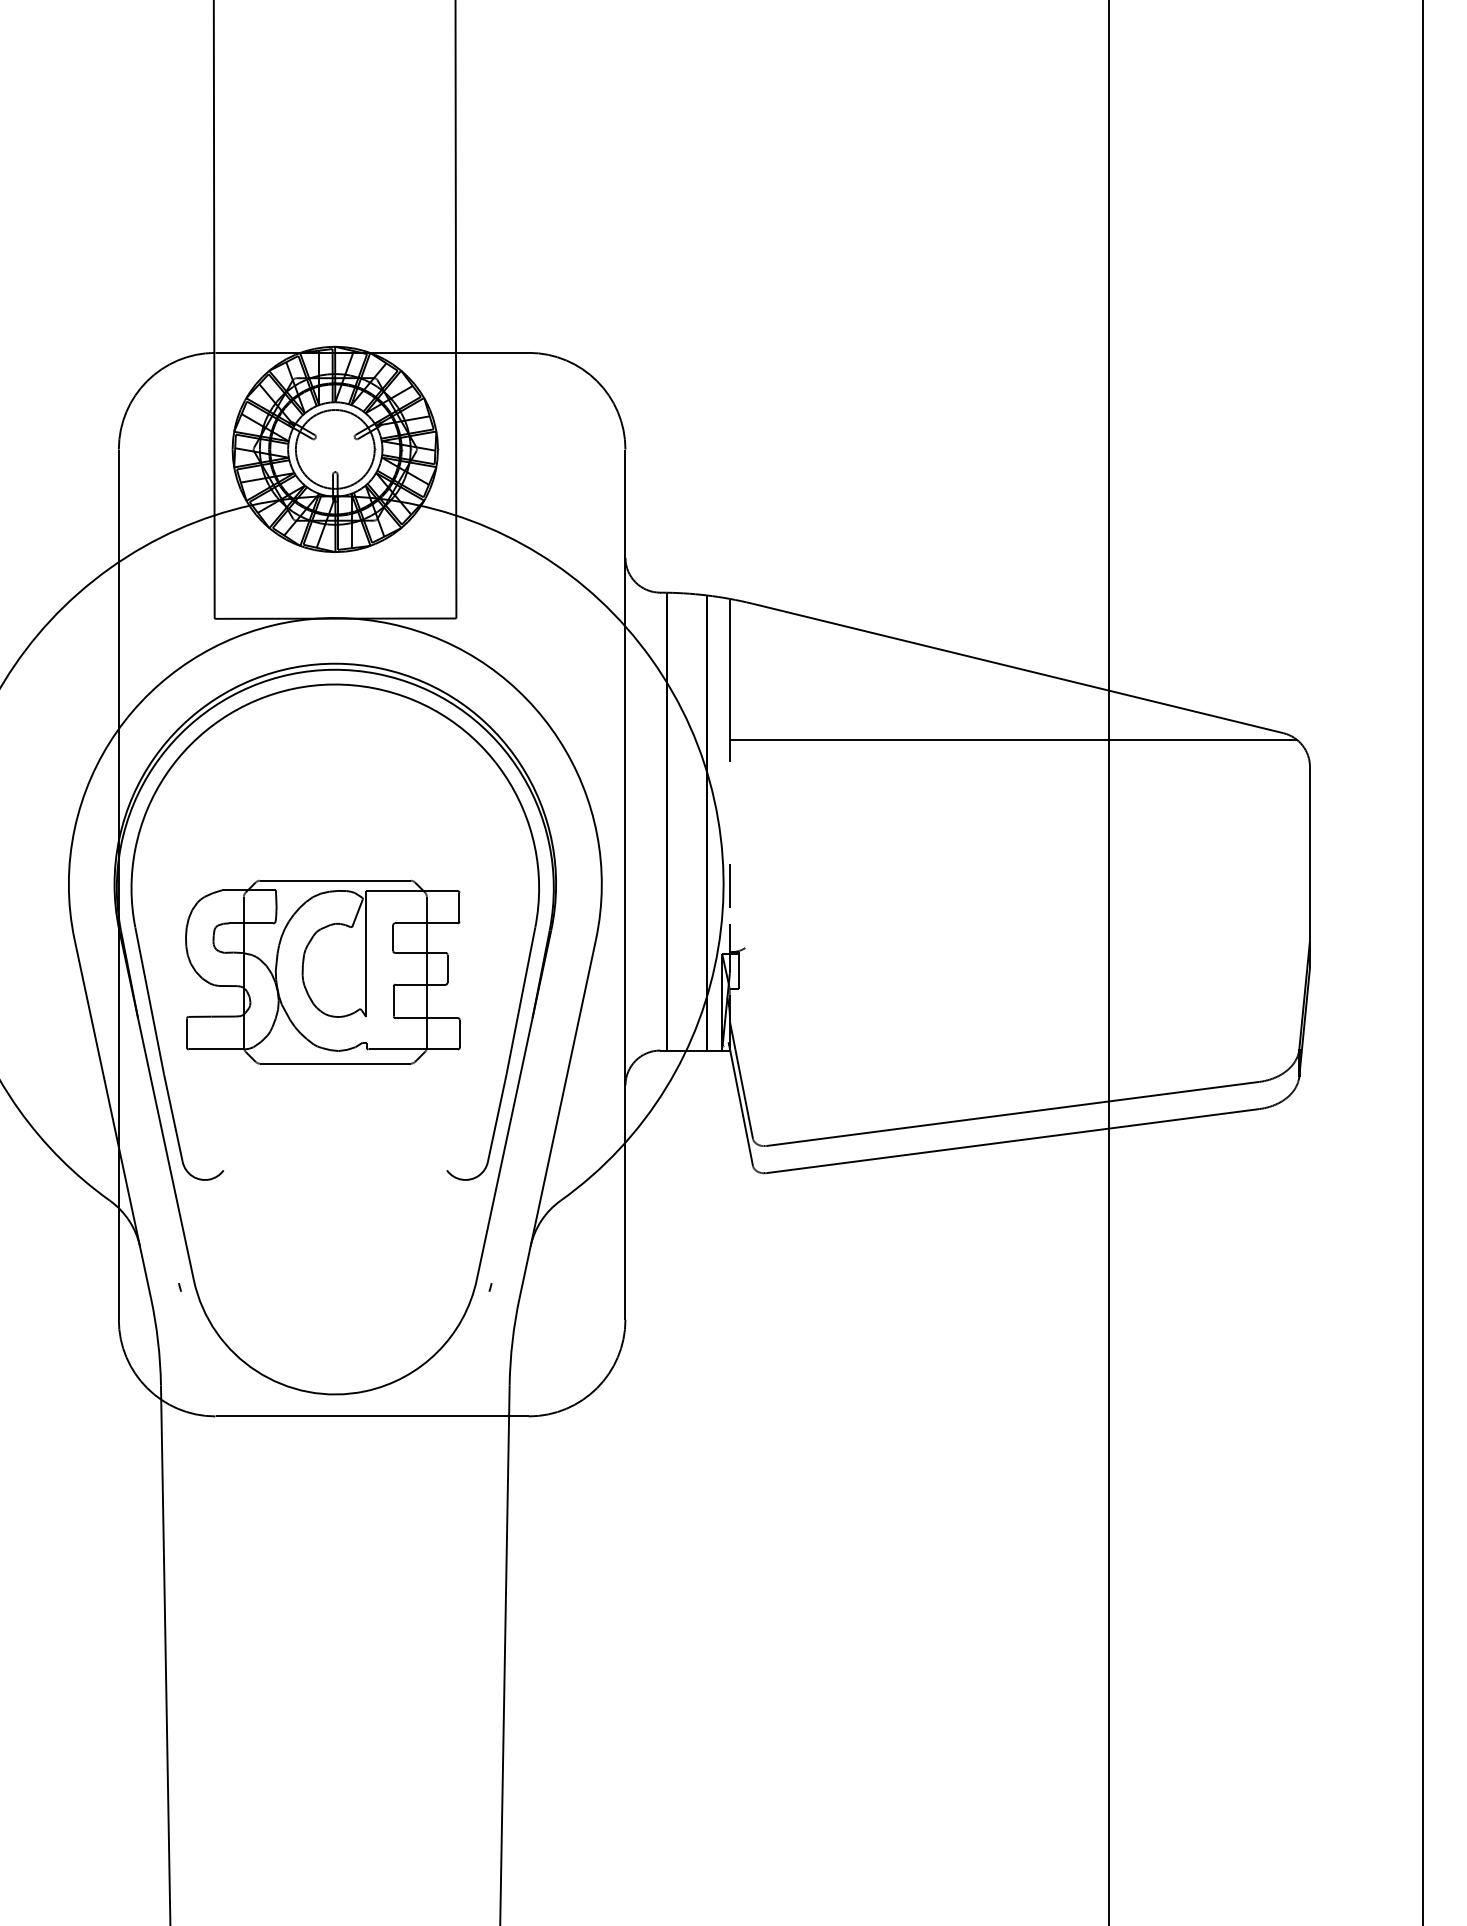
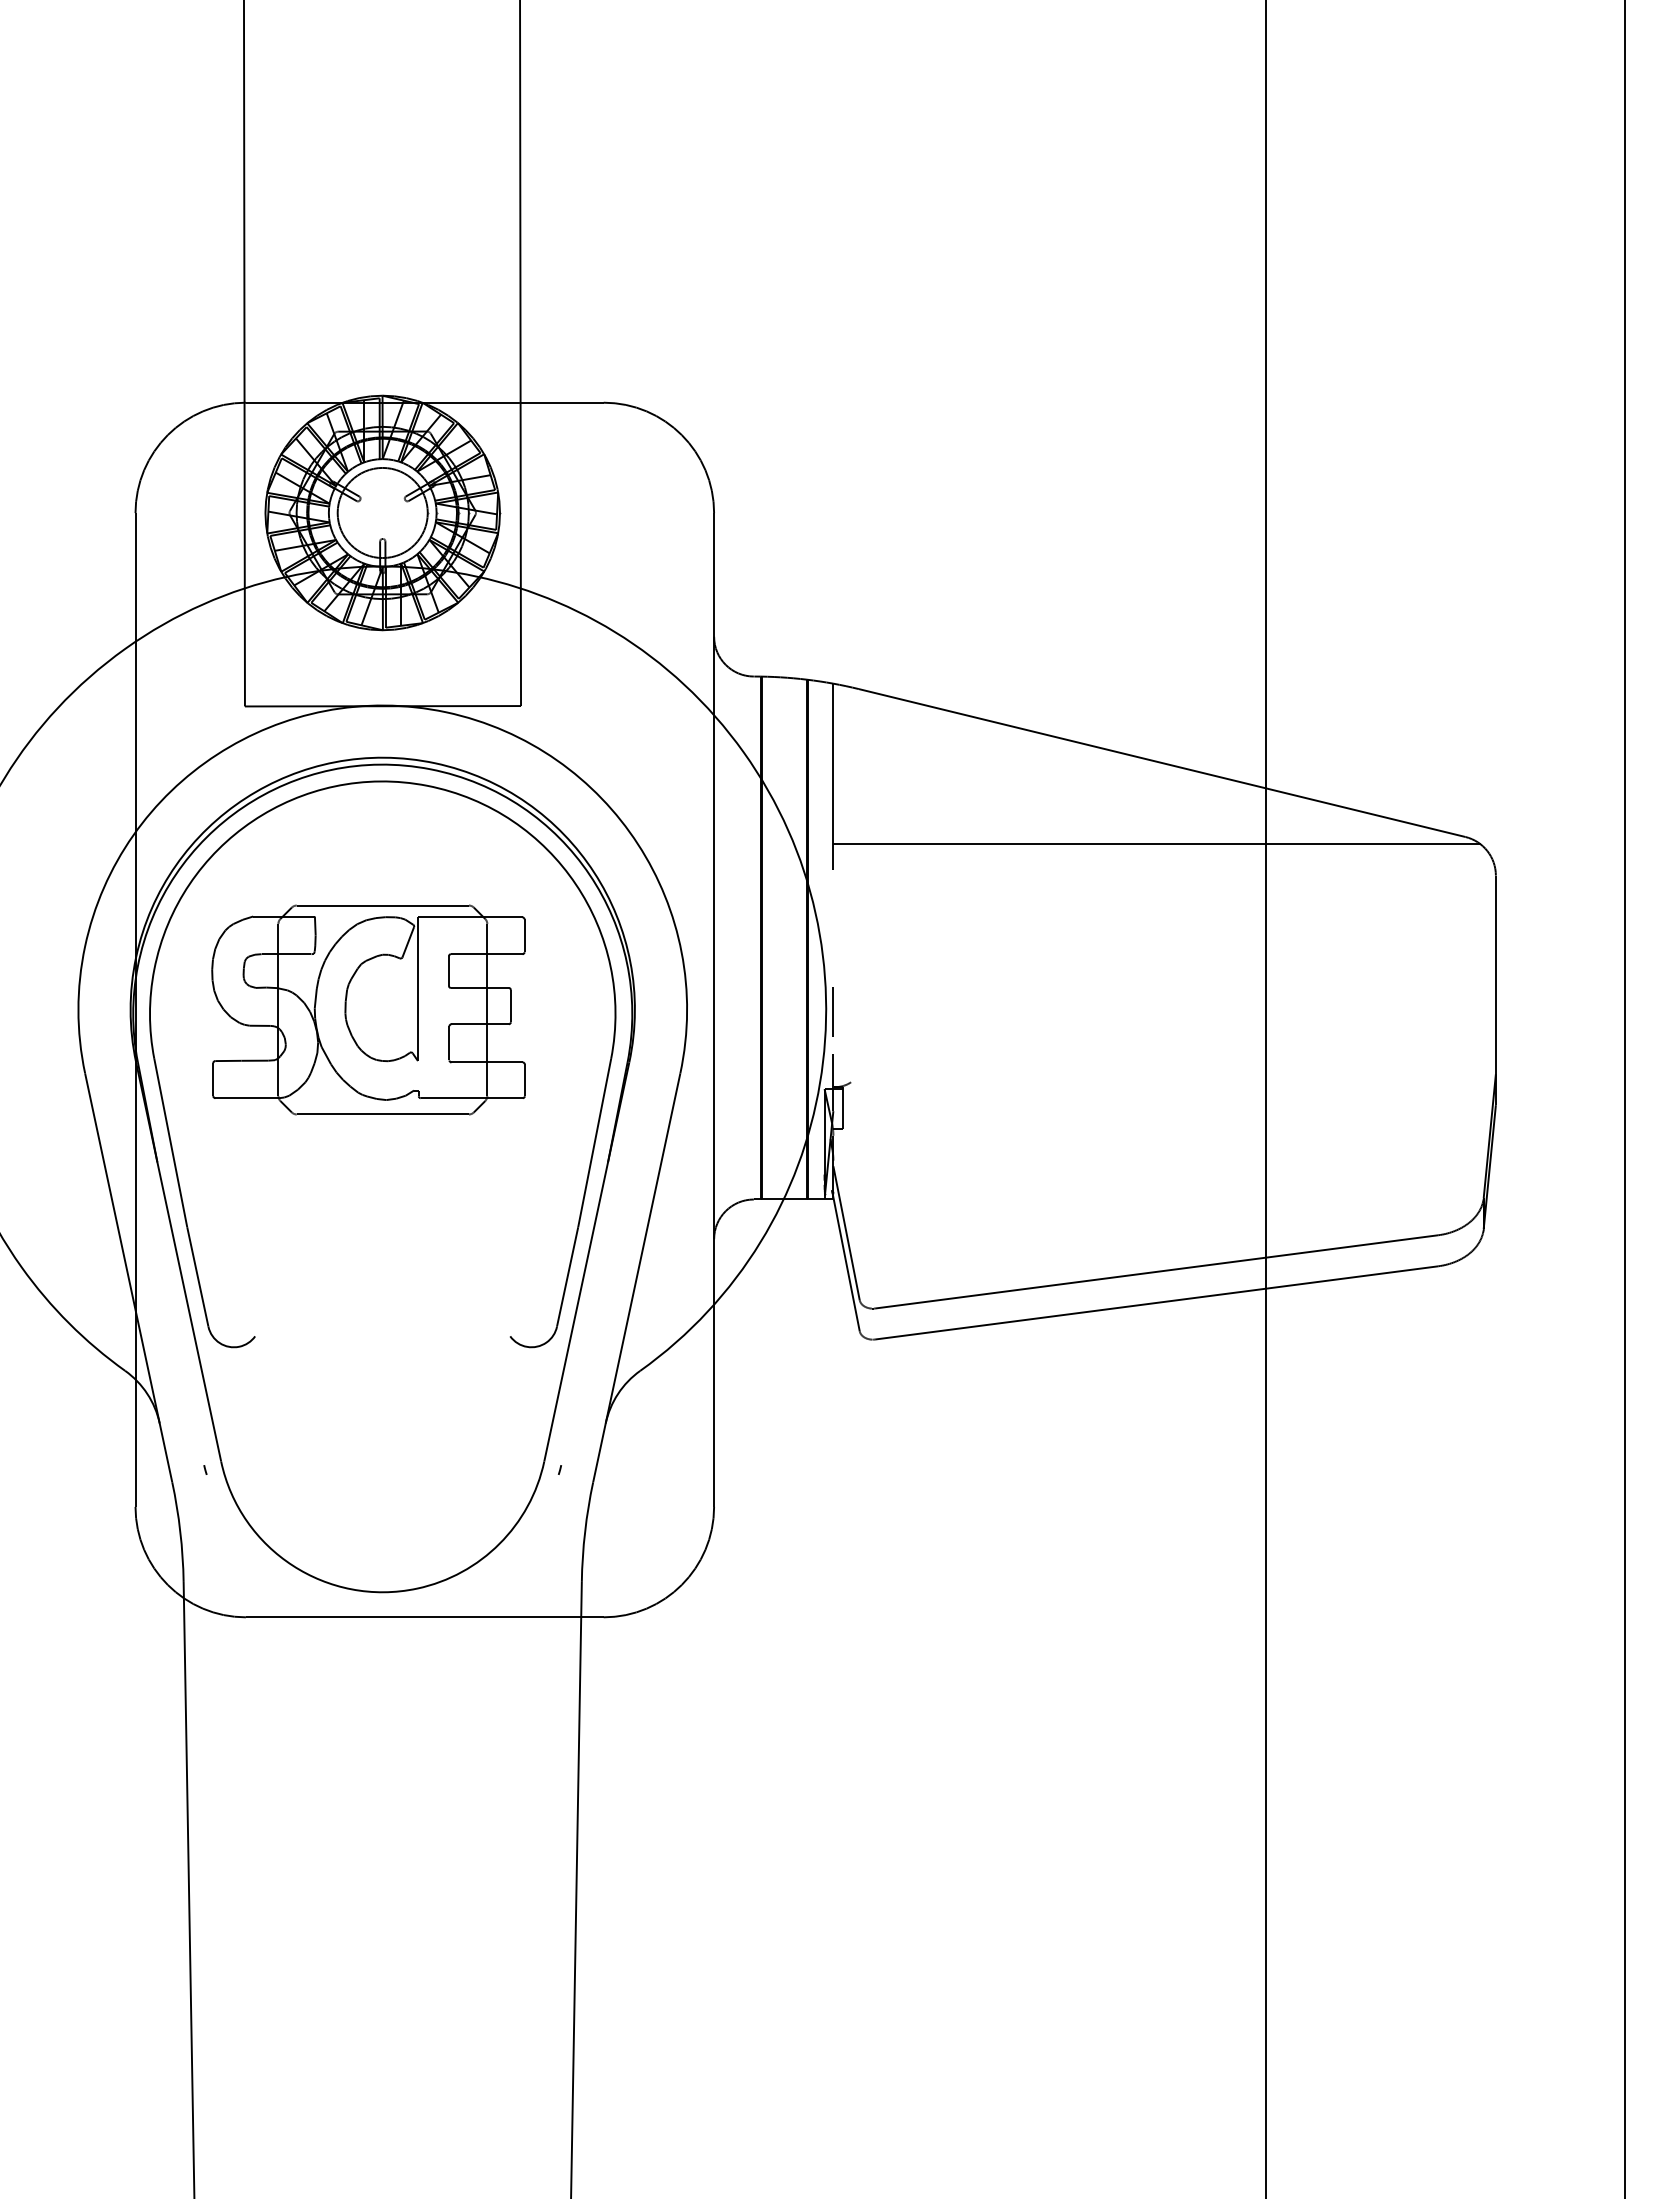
part: (322, 971) -> (368, 1009), moved

